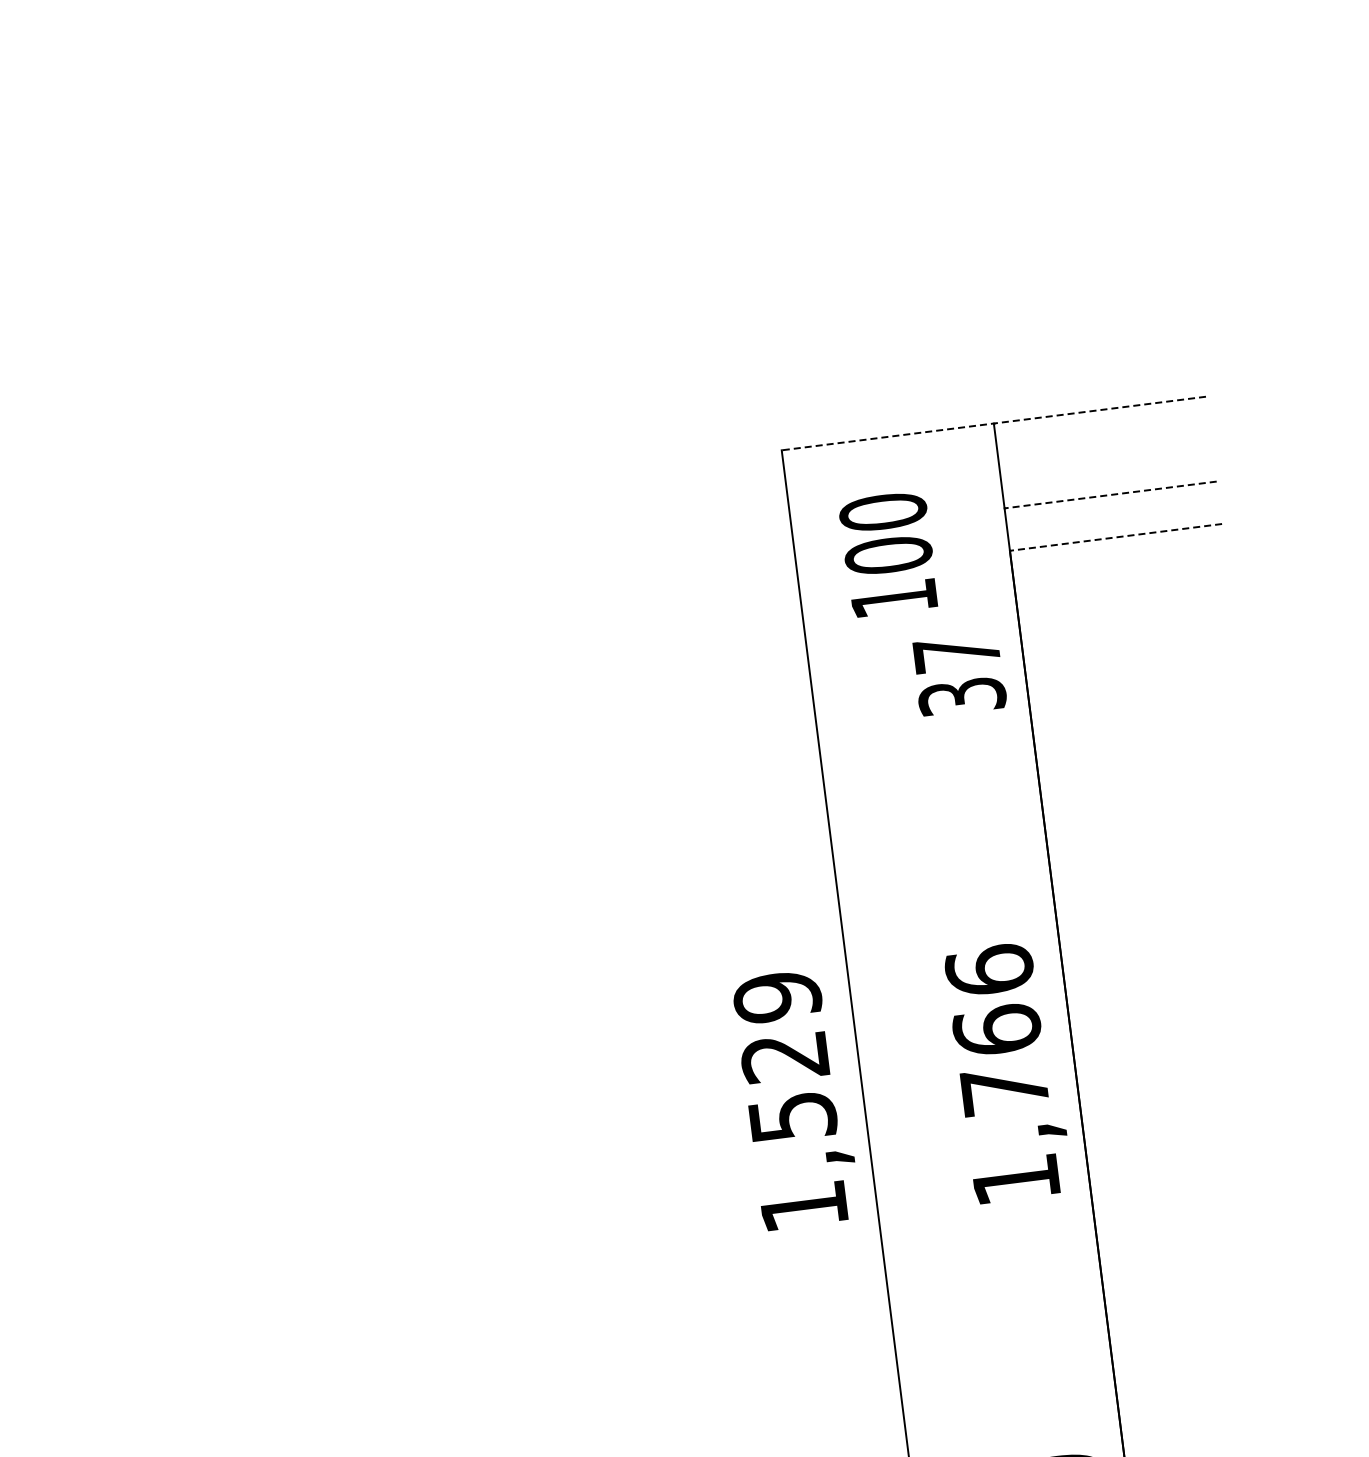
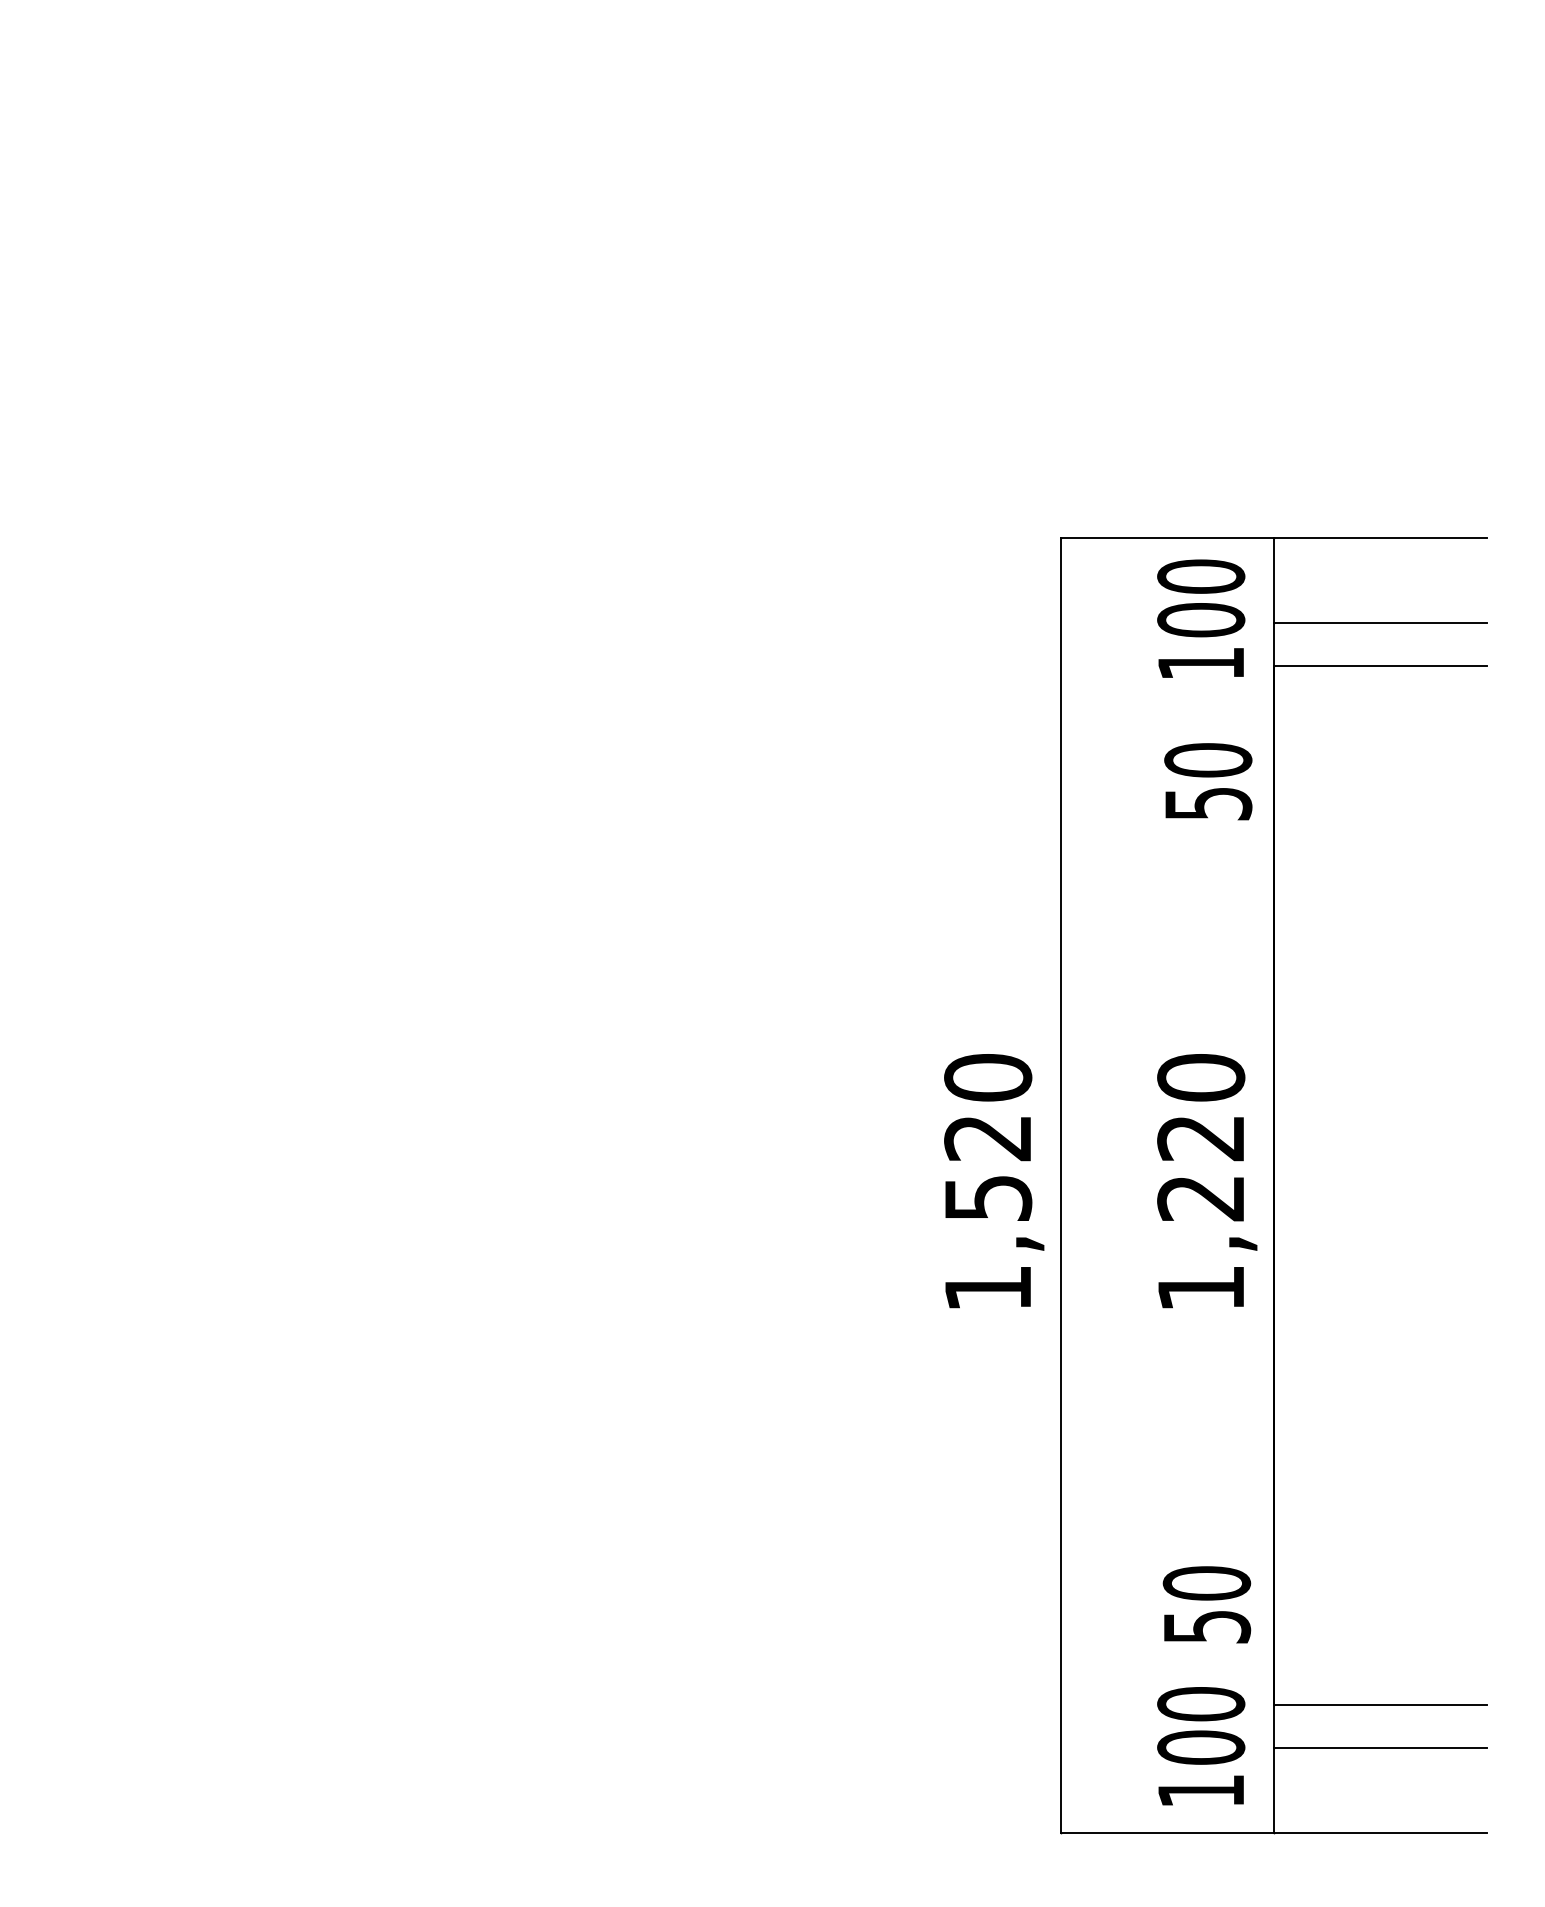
line: (993, 423) -> (1273, 537), dashed -> solid
line: (1111, 495) -> (1380, 623), dashed -> solid
line: (1116, 537) -> (1380, 665), dashed -> solid
text: (888, 553) -> (1201, 618), moved
text: (959, 674) -> (1208, 781), 37 -> 50
text: (777, 996) -> (988, 1077), 1,529 -> 1,520
text: (997, 1029) -> (1201, 1137), 1,766 -> 1,220

